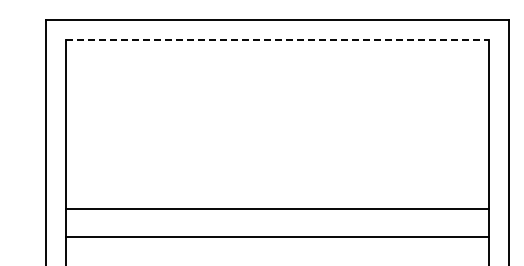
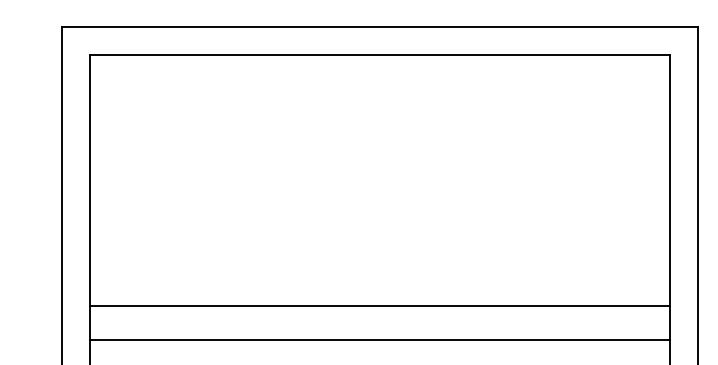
line: (277, 40) -> (380, 55), dashed -> solid
line: (277, 209) -> (380, 306), moved
line: (277, 236) -> (380, 339), moved

